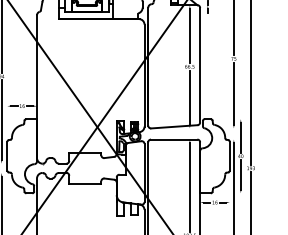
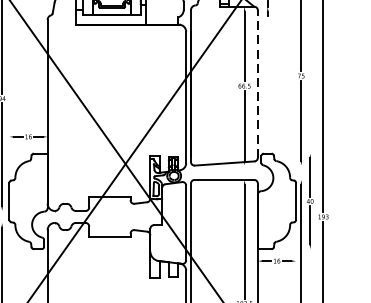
line: (200, 64) -> (258, 83), solid -> dashed

